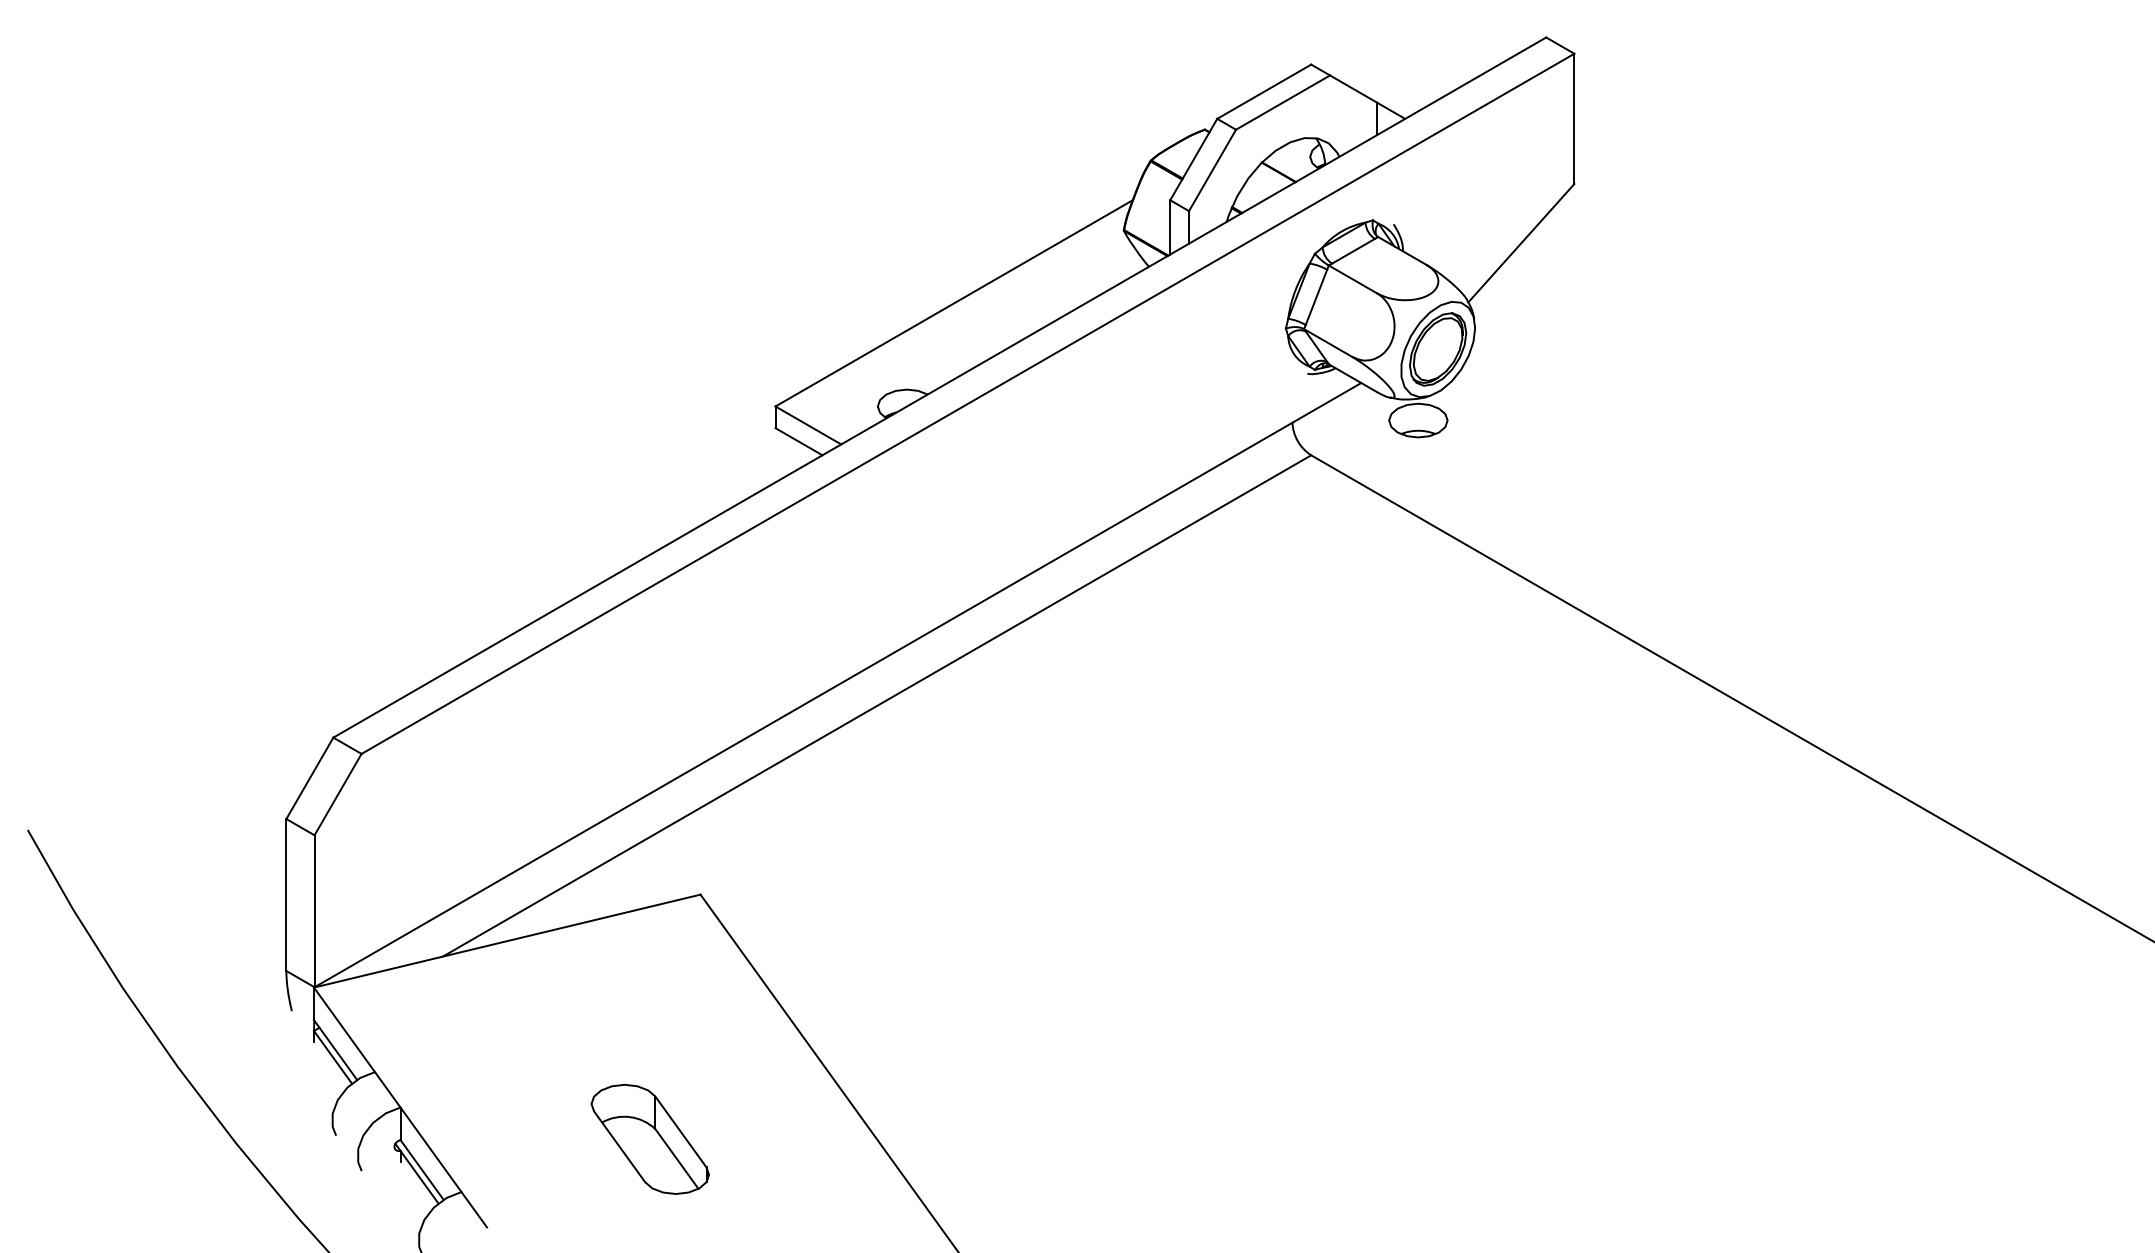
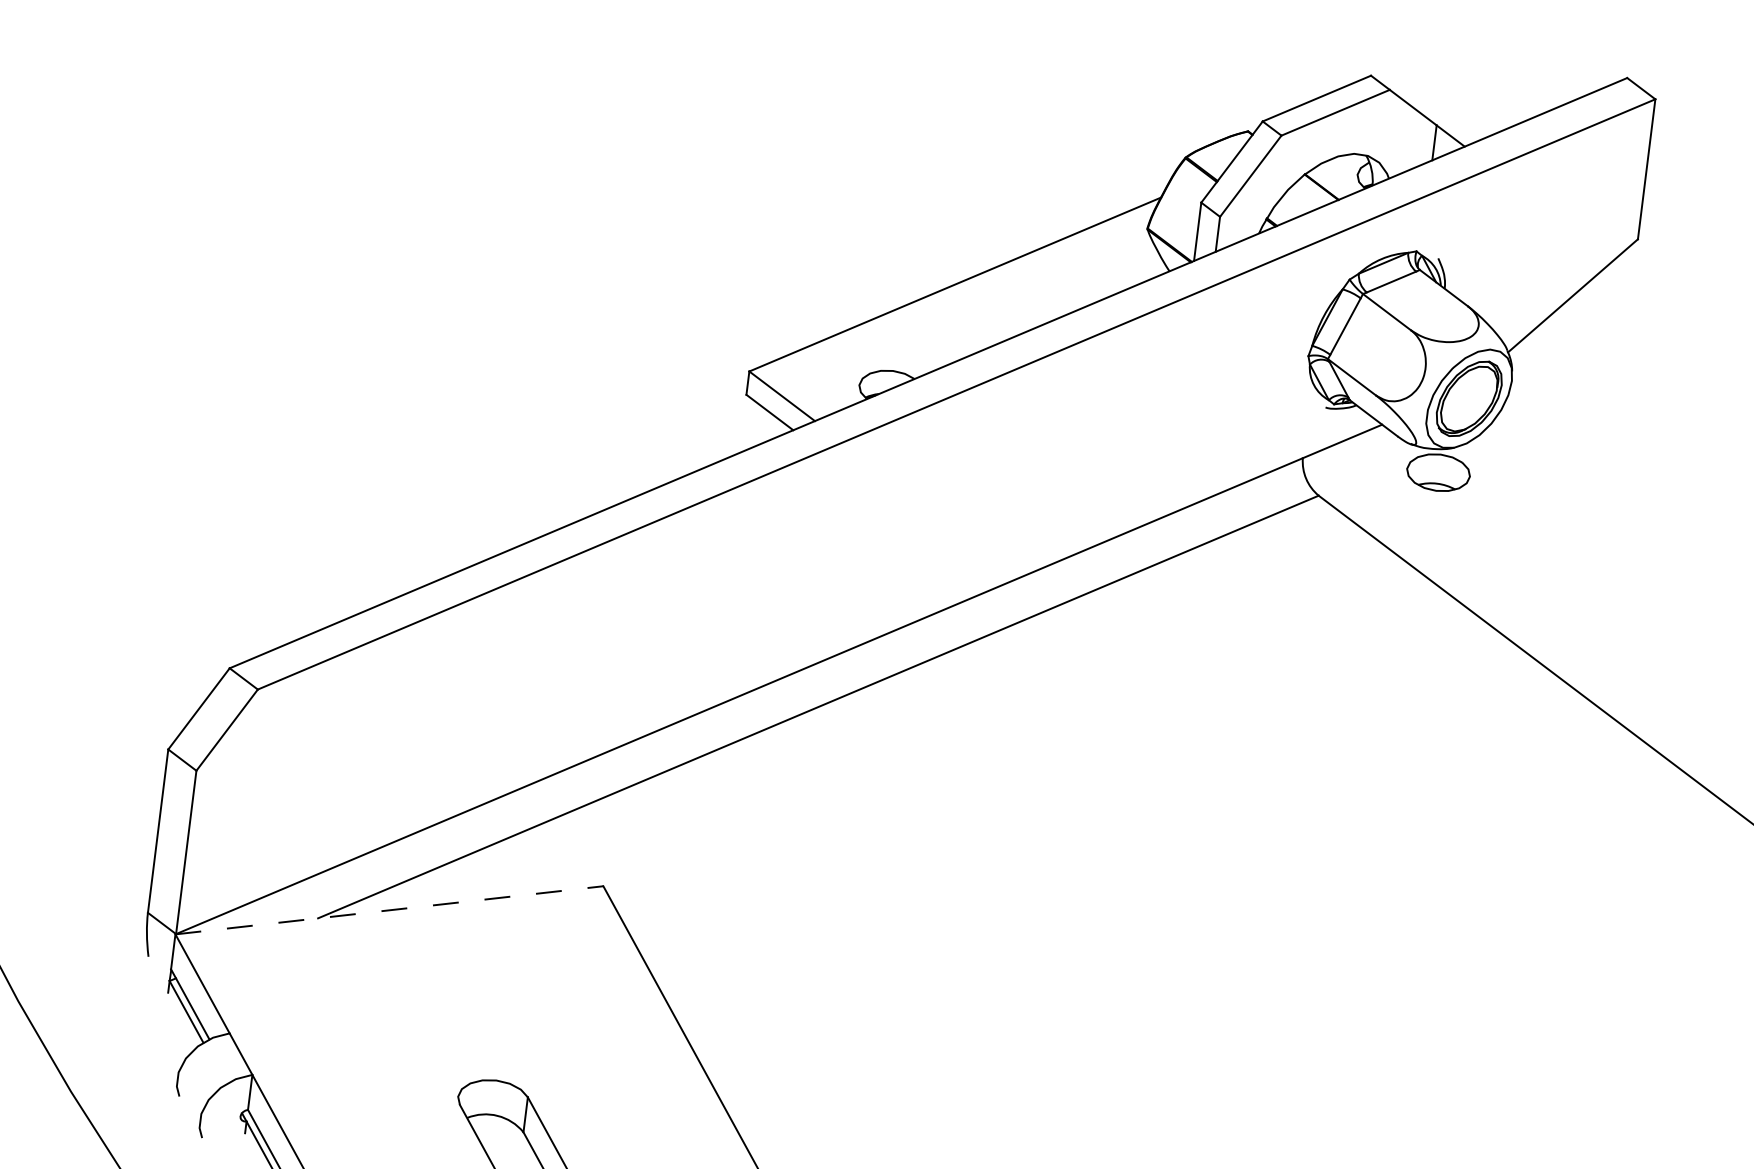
line: (507, 941) -> (389, 910), solid -> dashed

